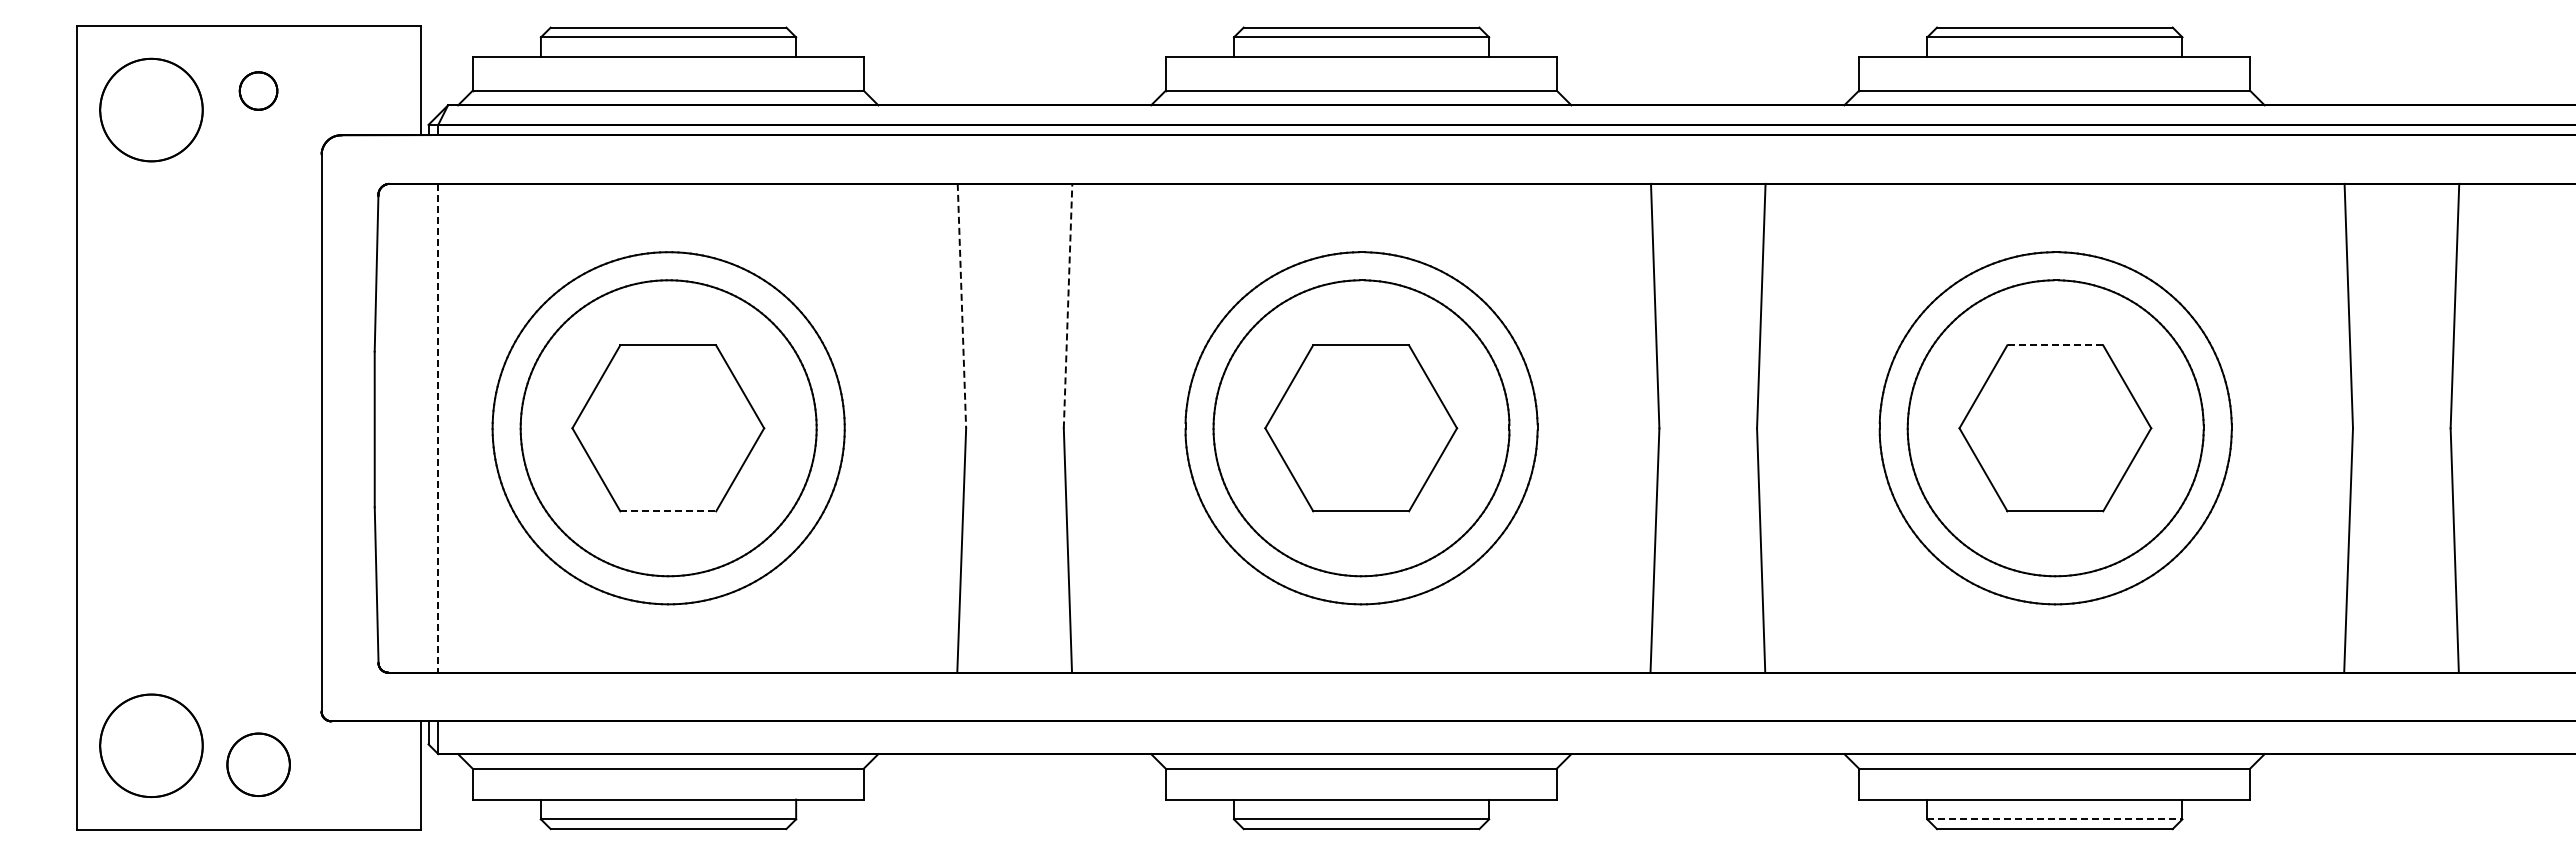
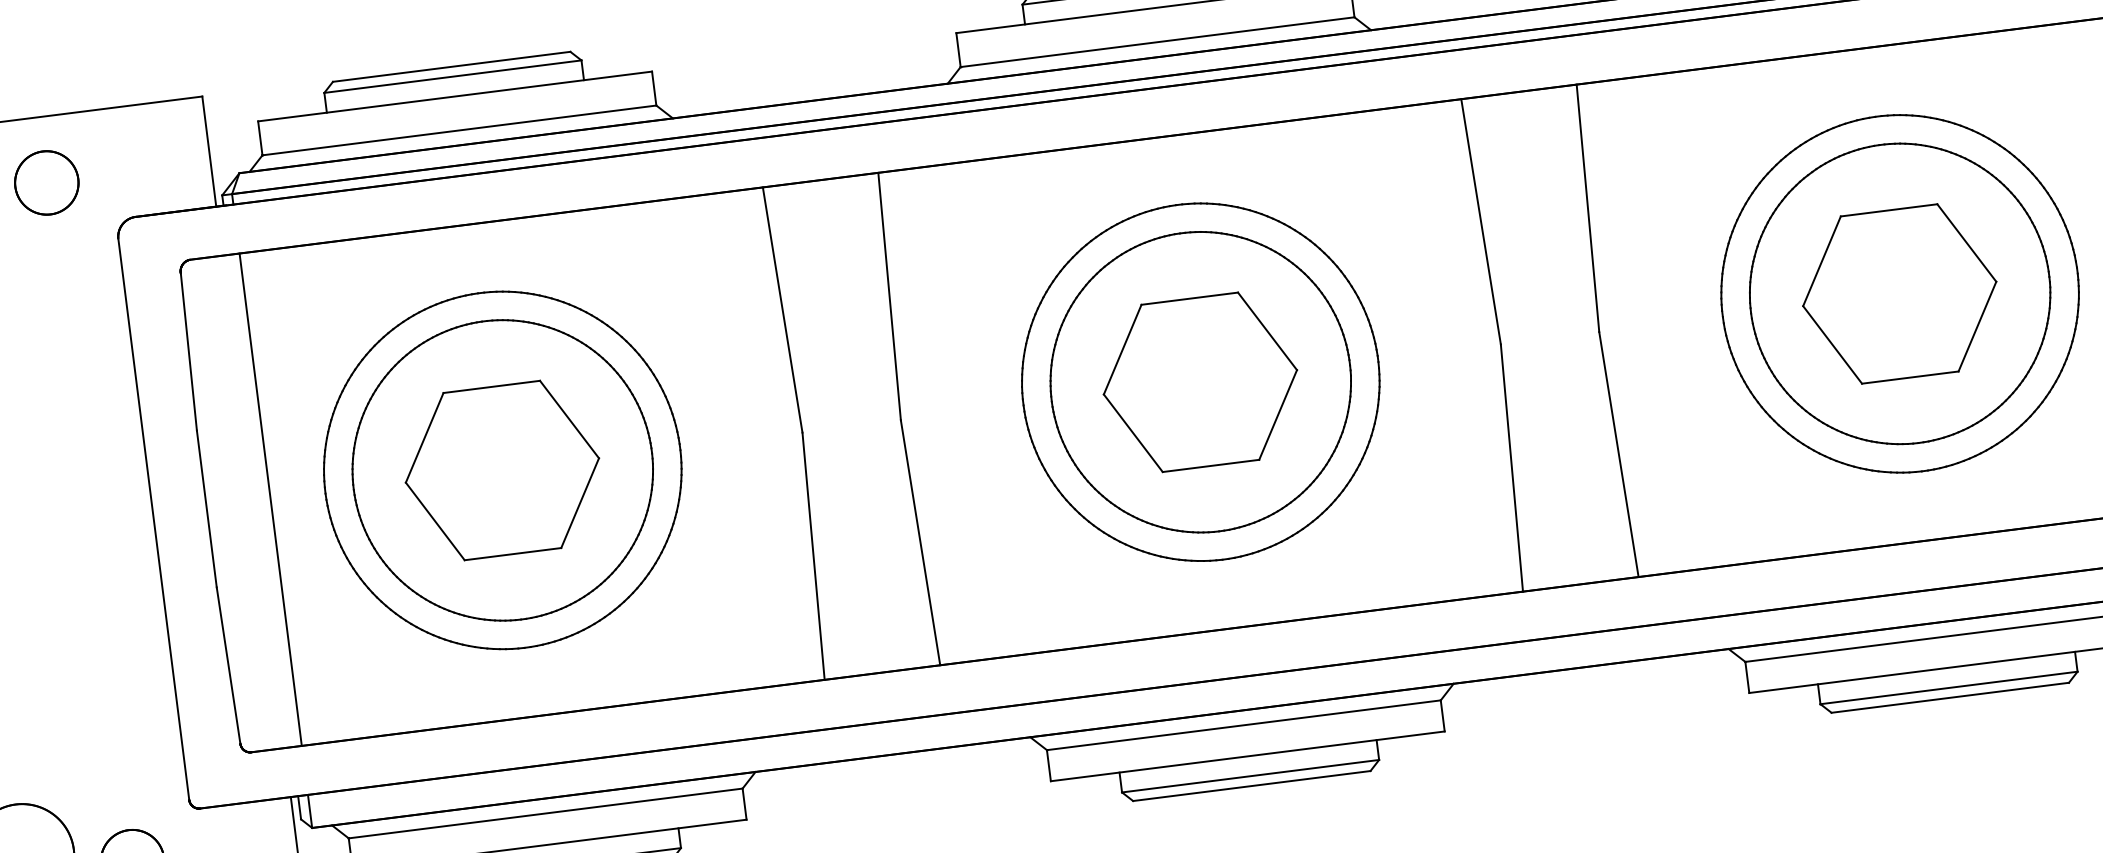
part: (258, 90) -> (46, 182), size x1.67
line: (1068, 305) -> (889, 295), dashed -> solid
line: (961, 306) -> (782, 310), dashed -> solid
line: (2055, 345) -> (1889, 210), dashed -> solid
line: (438, 428) -> (270, 499), dashed -> solid
line: (668, 511) -> (513, 554), dashed -> solid
line: (2054, 819) -> (1948, 688), dashed -> solid

